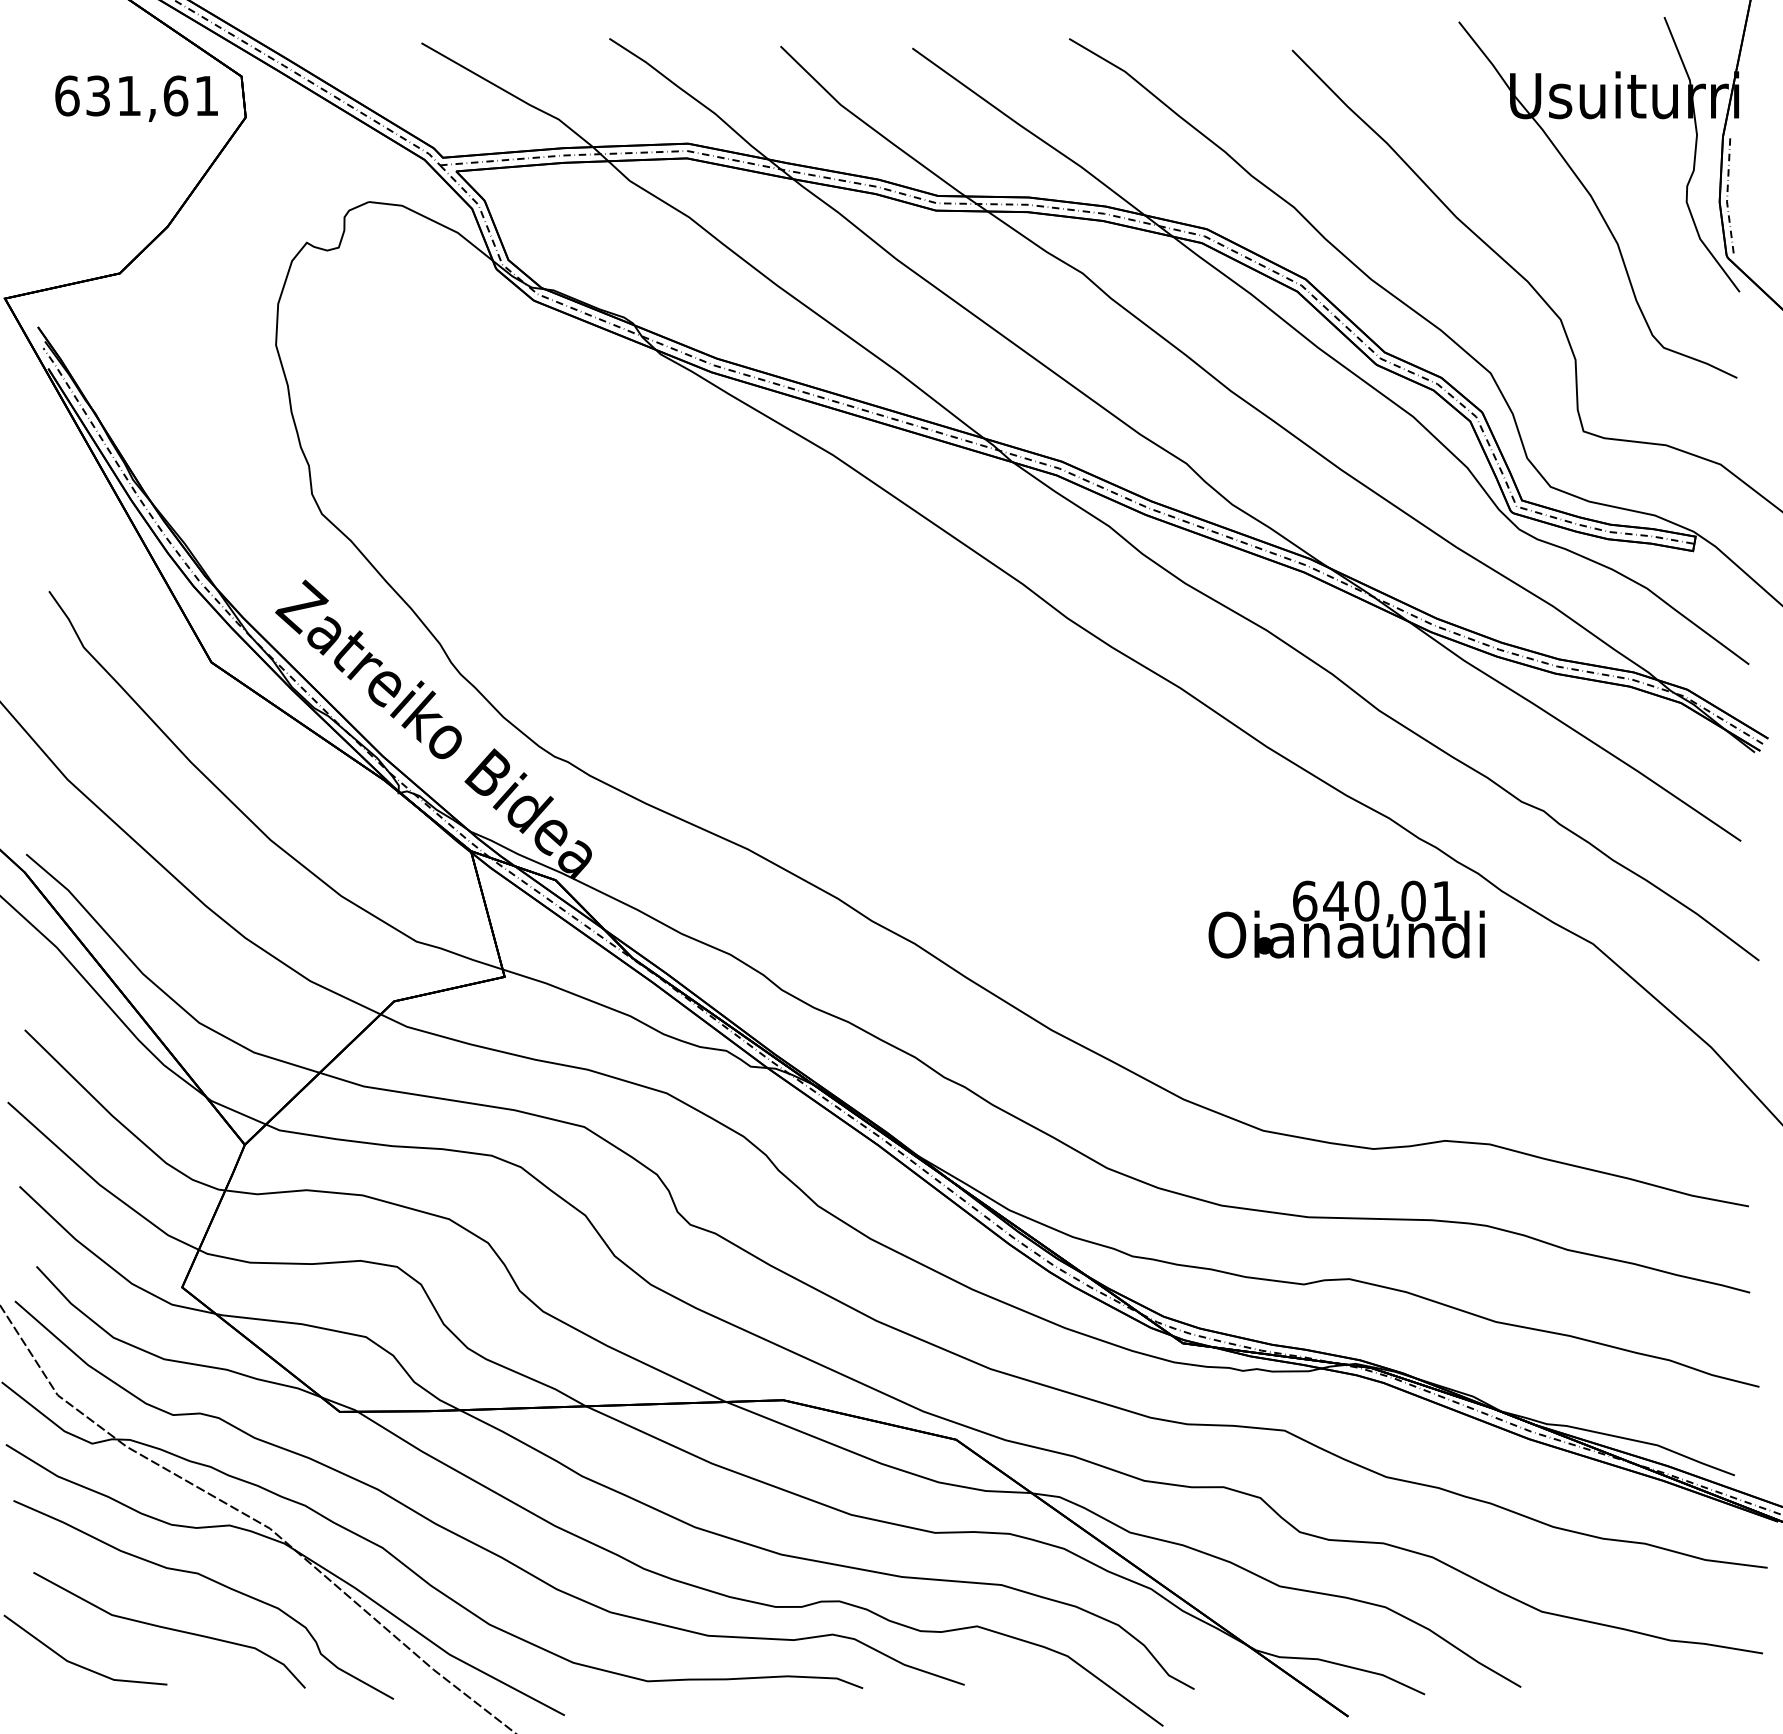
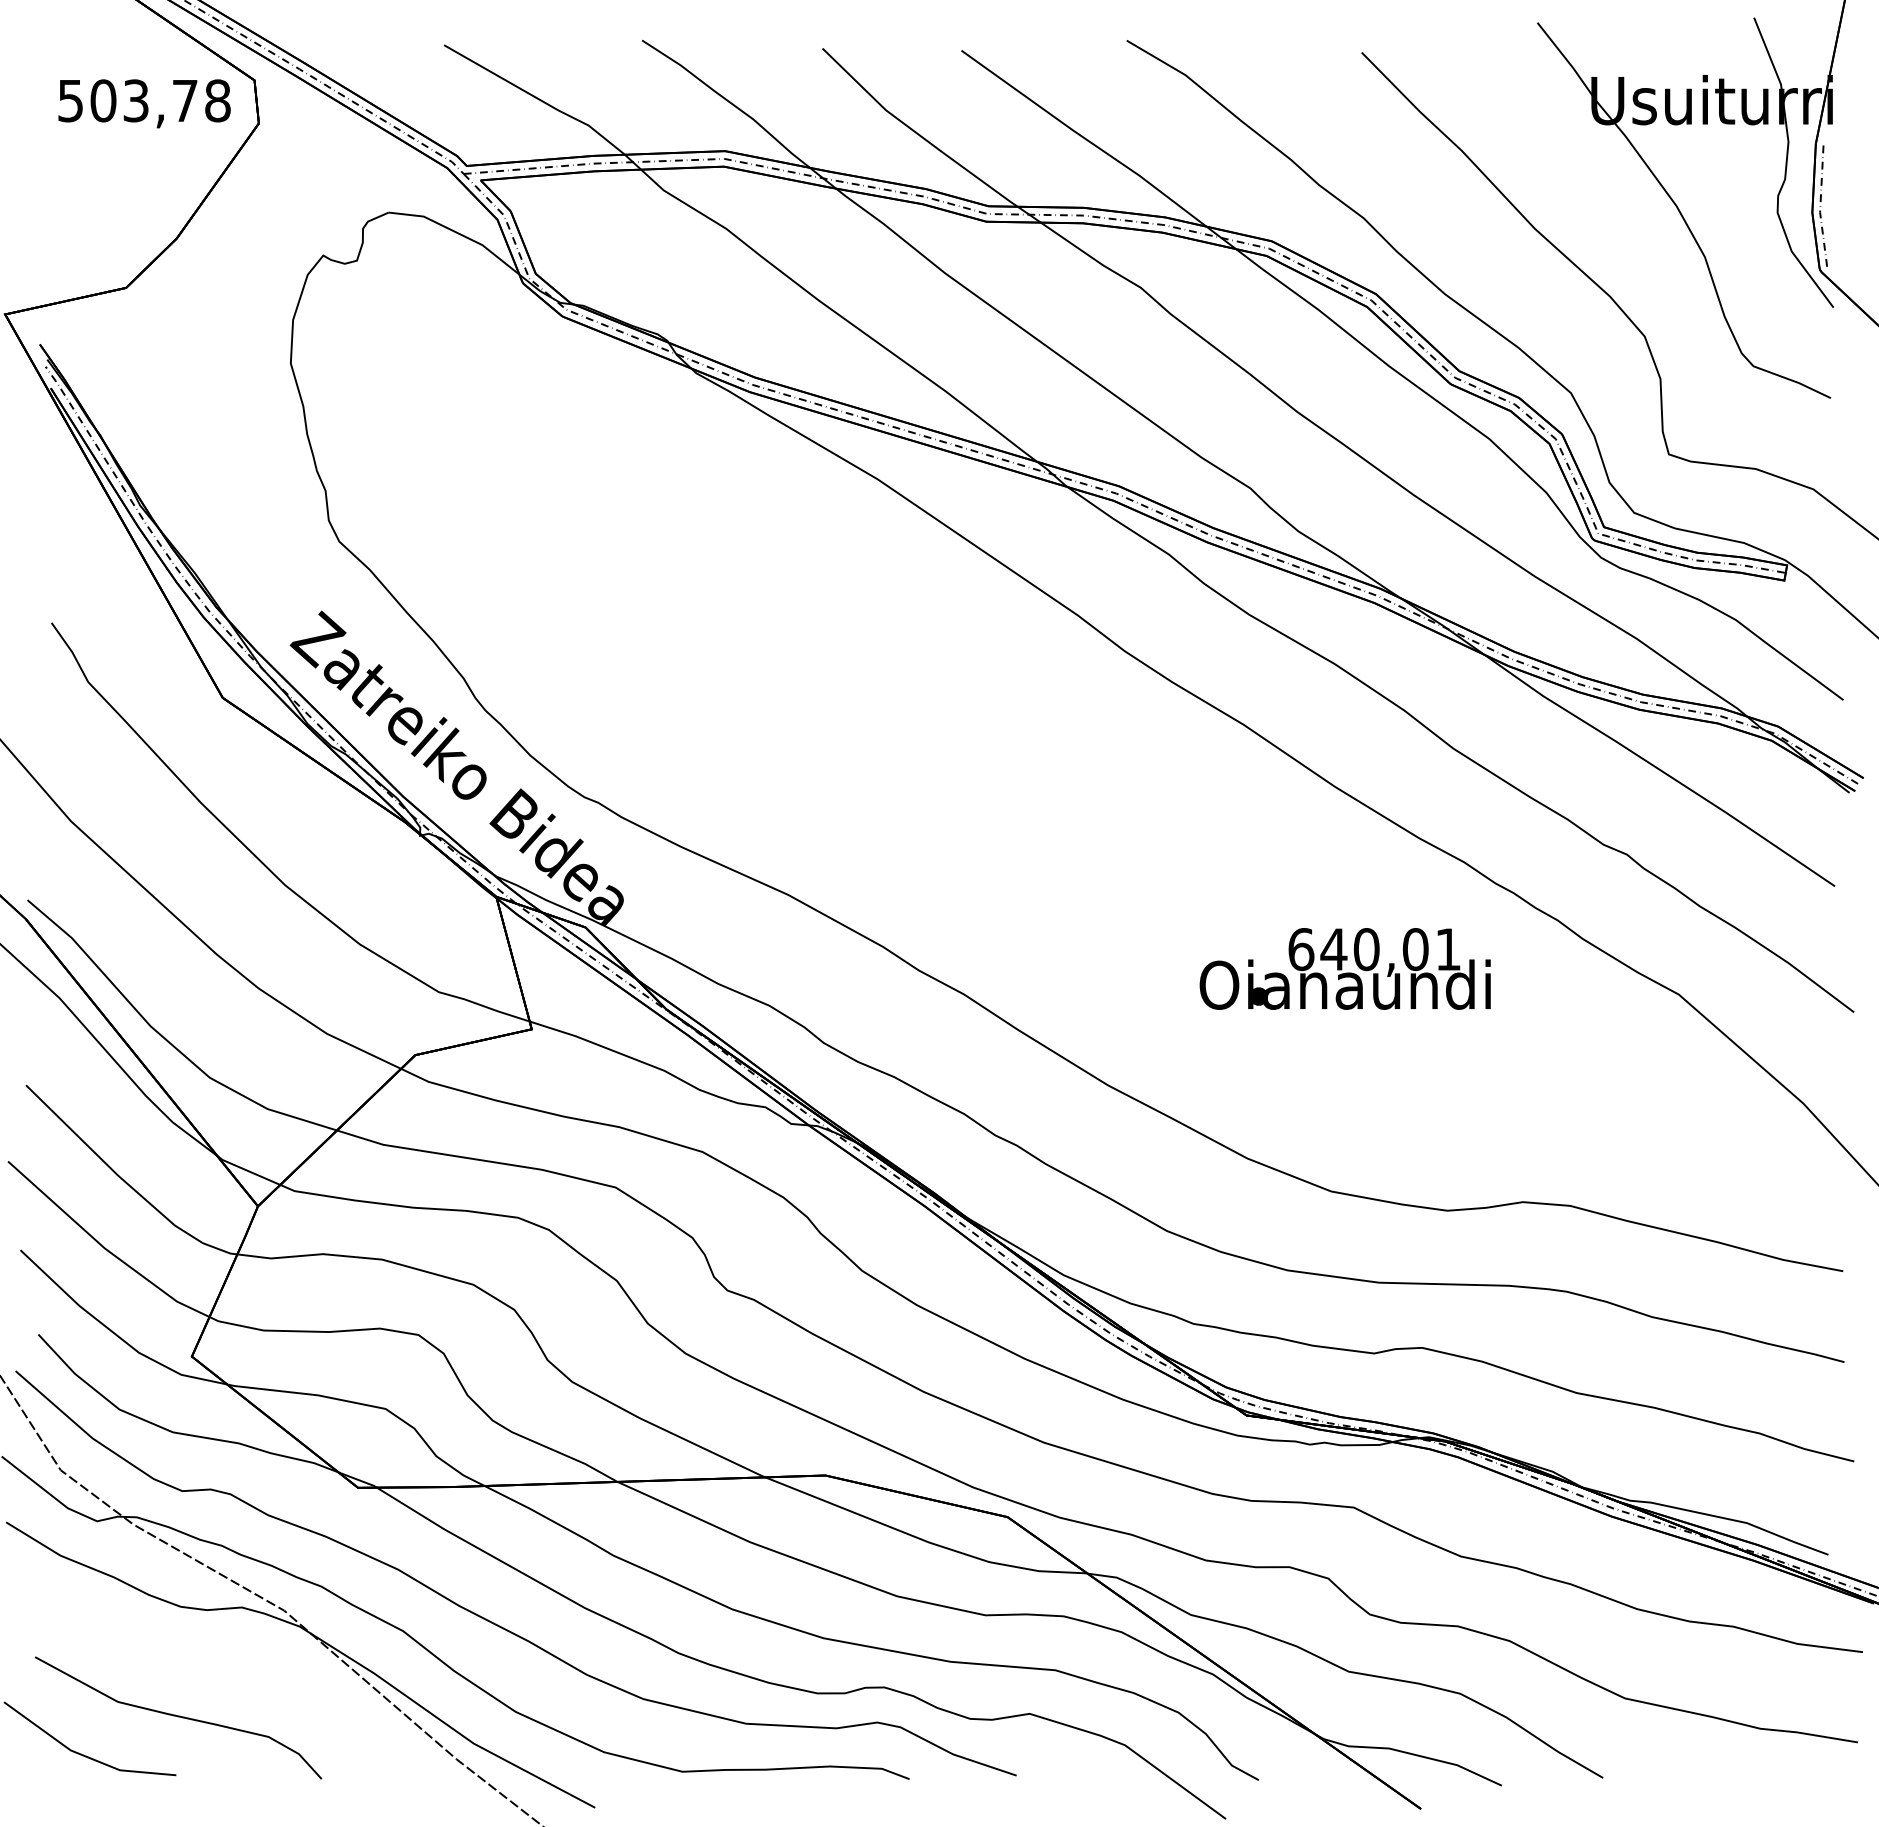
text: (137, 95) -> (144, 100), 631,61 -> 503,78
text: (1345, 919) -> (1344, 968), moved
curve: (212, 1581) -> (223, 1666), removed

